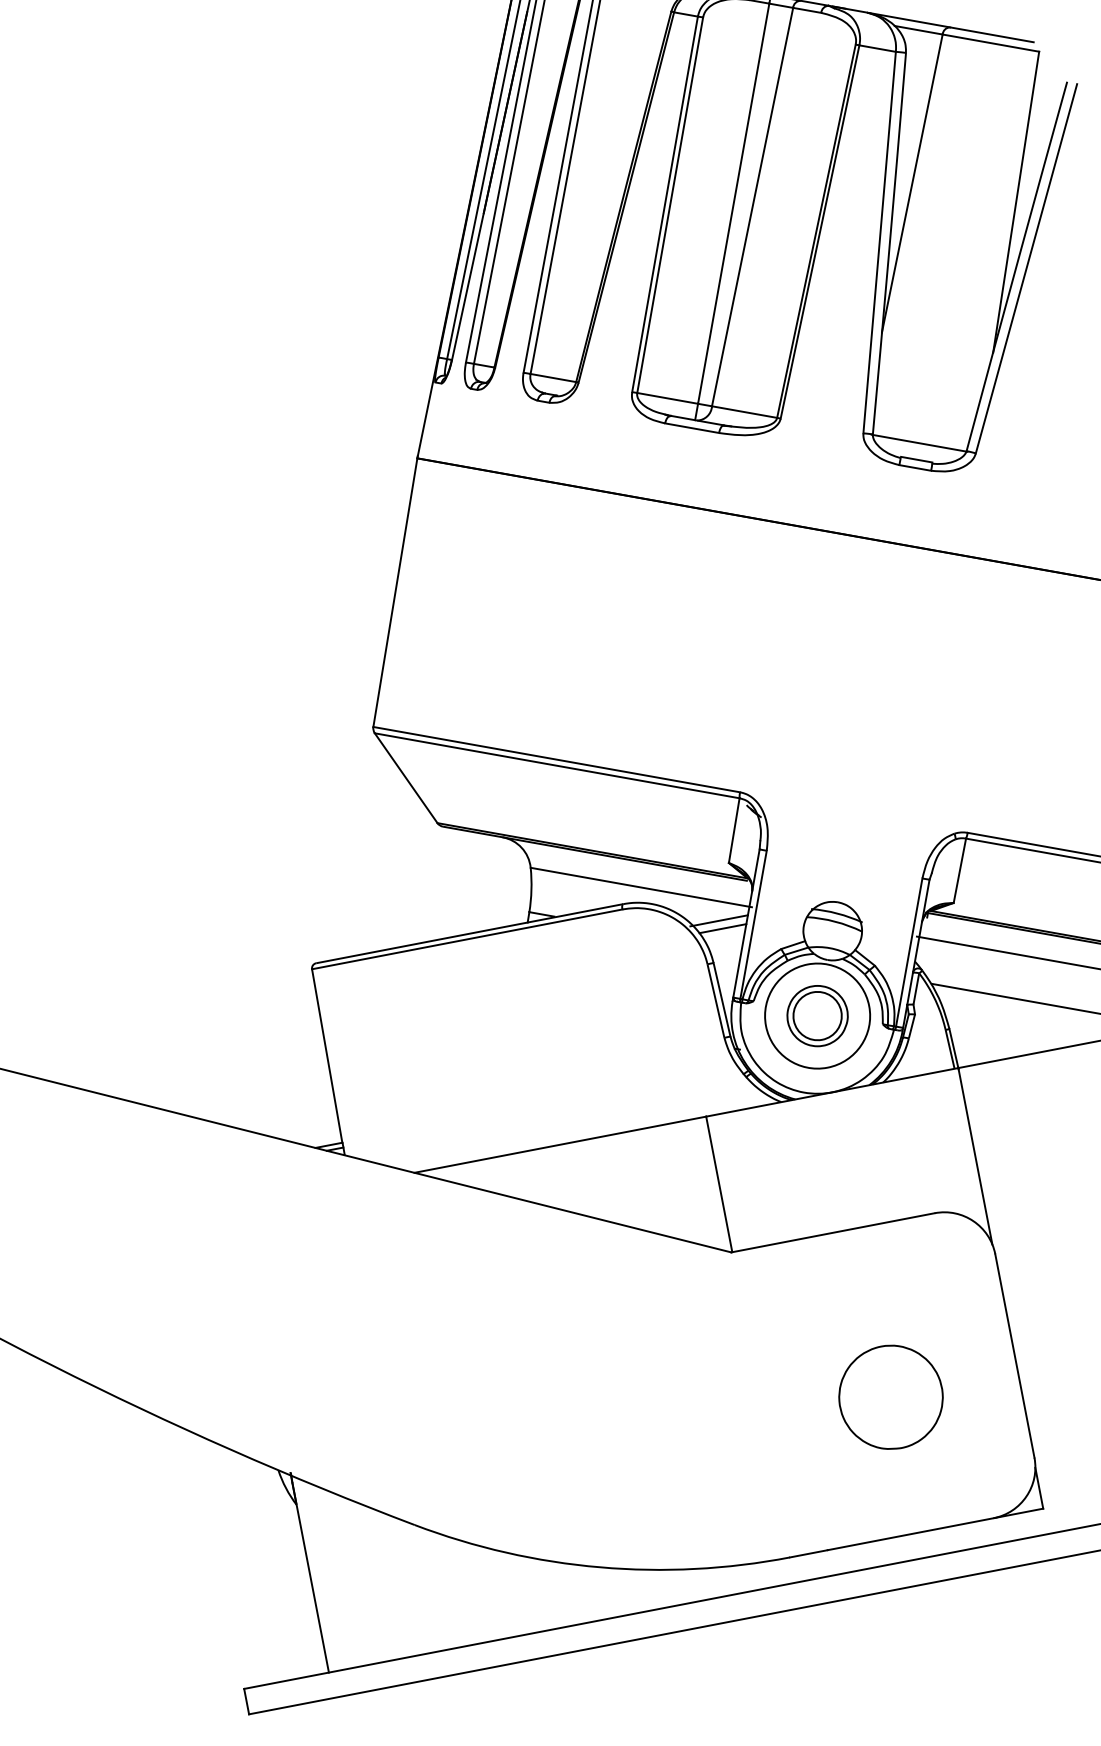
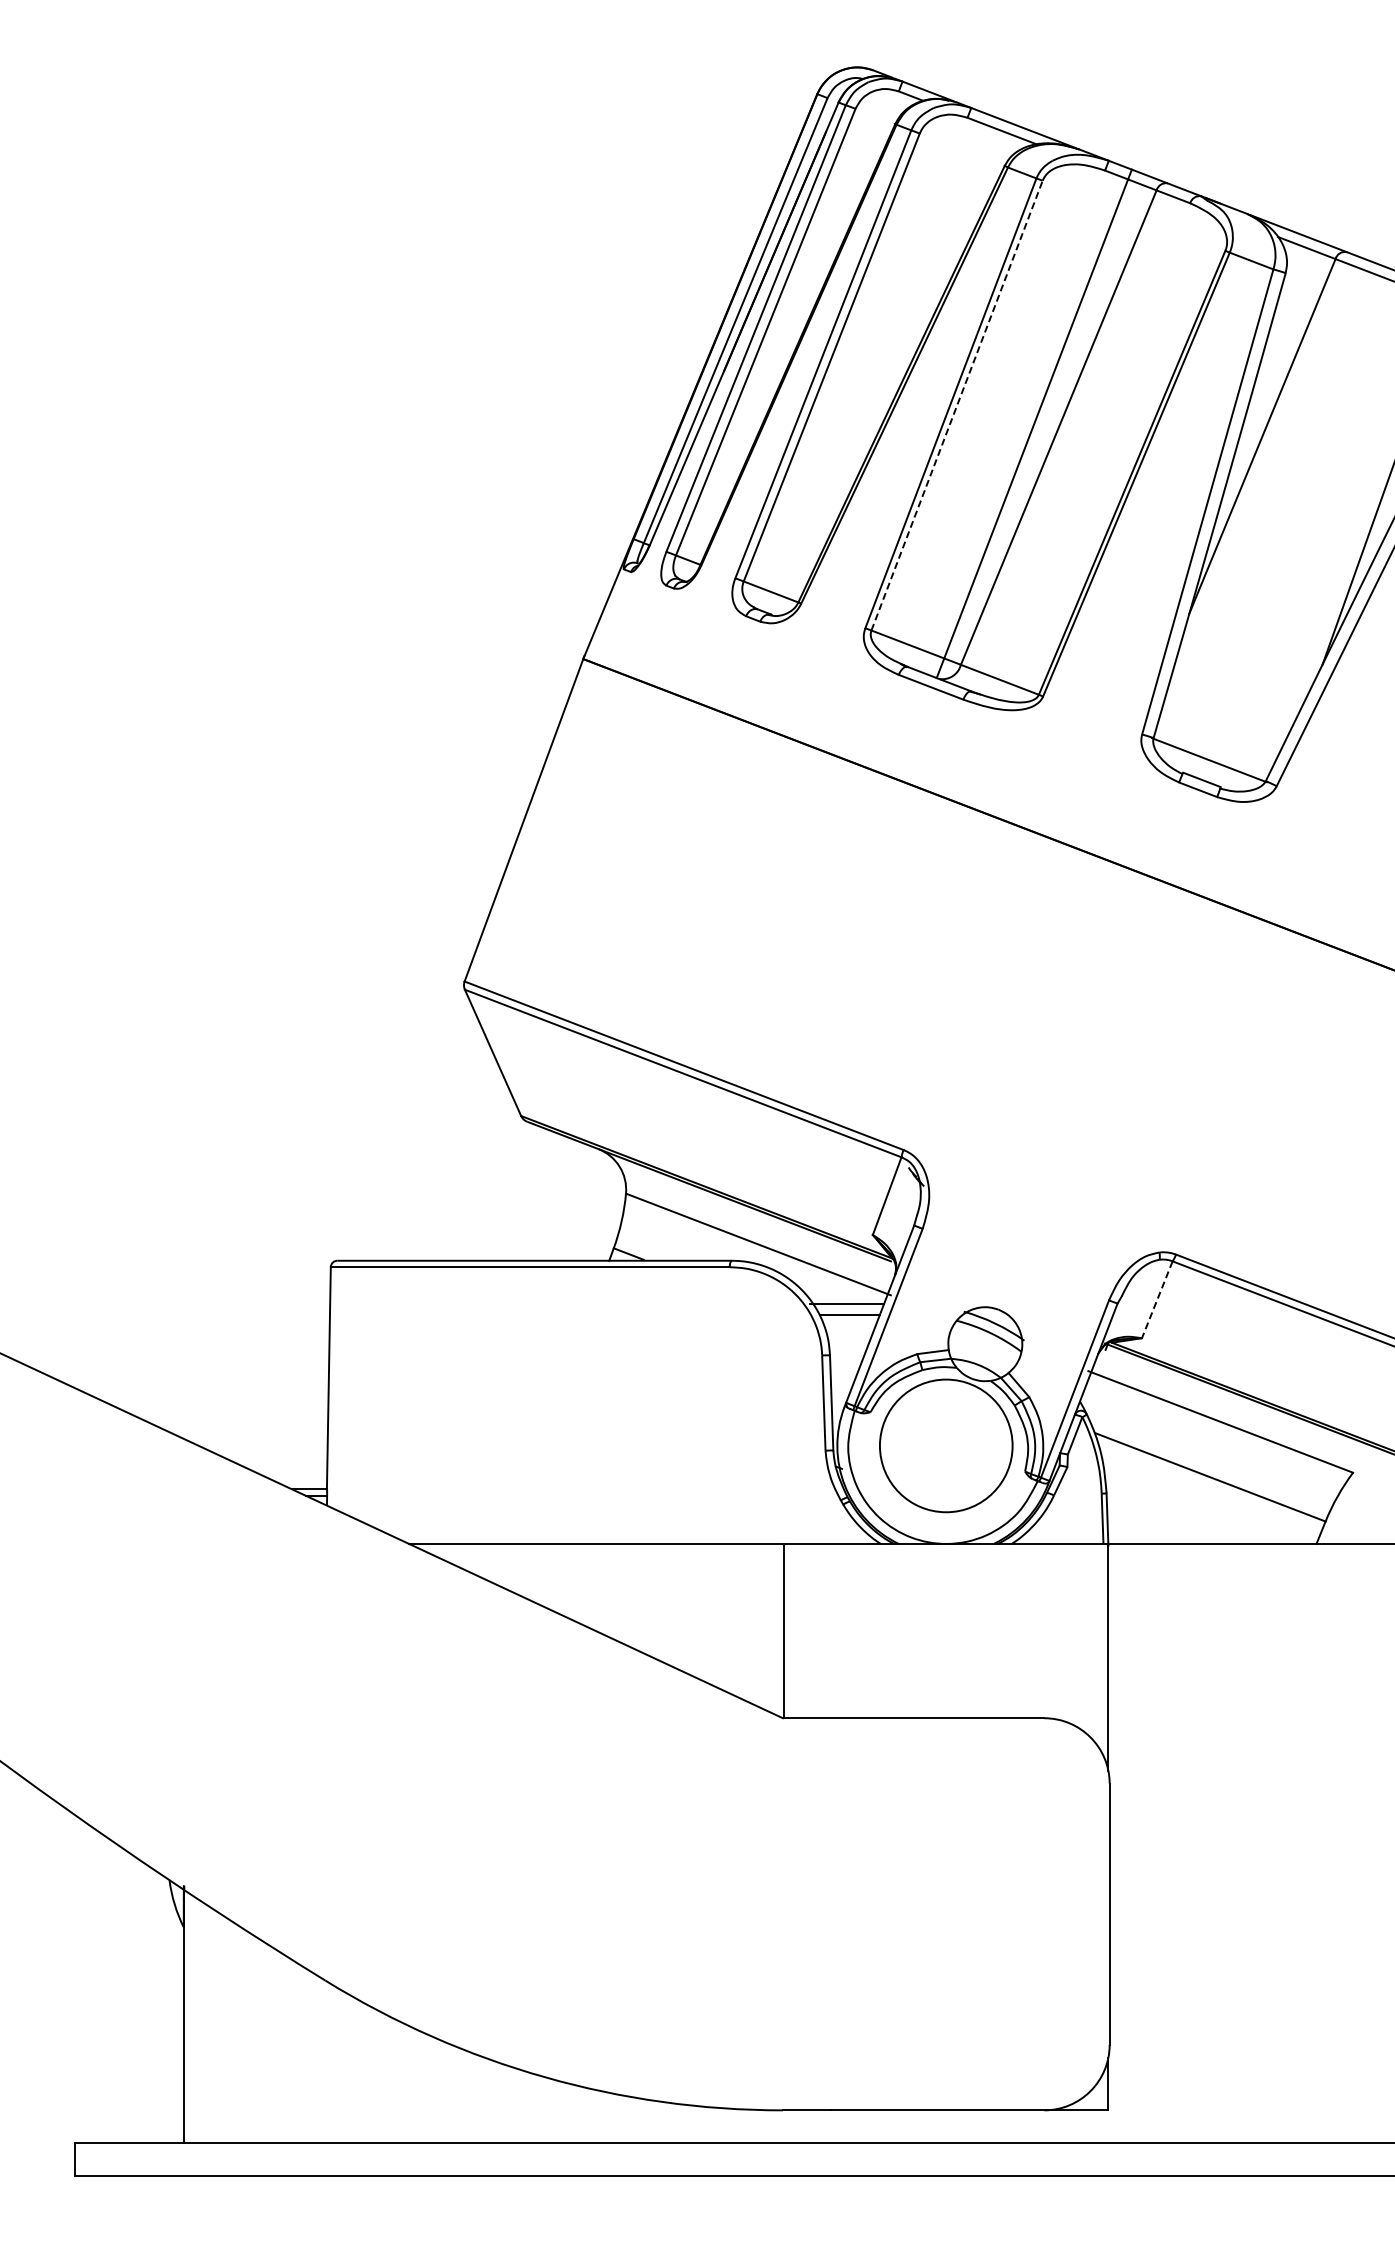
line: (670, 205) -> (957, 405), solid -> dashed
line: (960, 871) -> (1157, 1300), solid -> dashed
part: (817, 1015) -> (946, 1445), removed
part: (891, 1396) -> (946, 1935), removed

